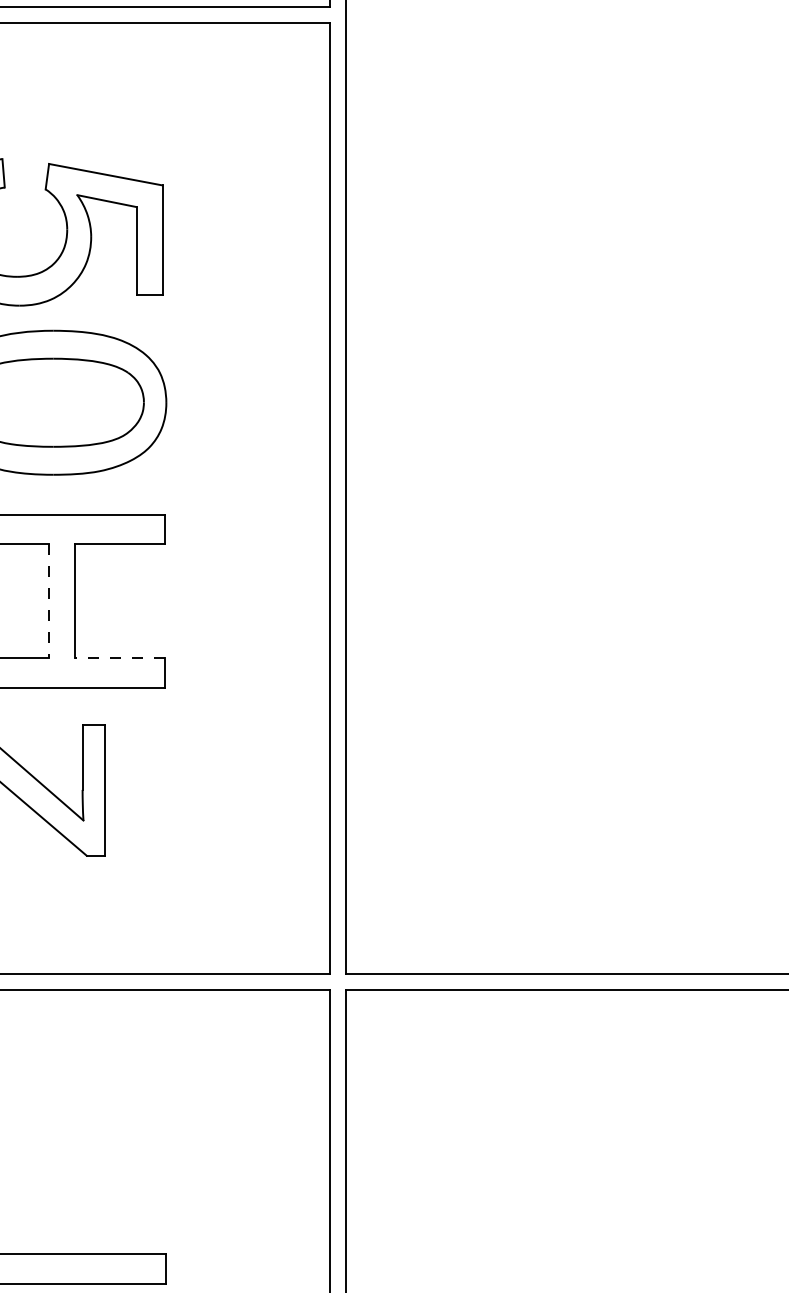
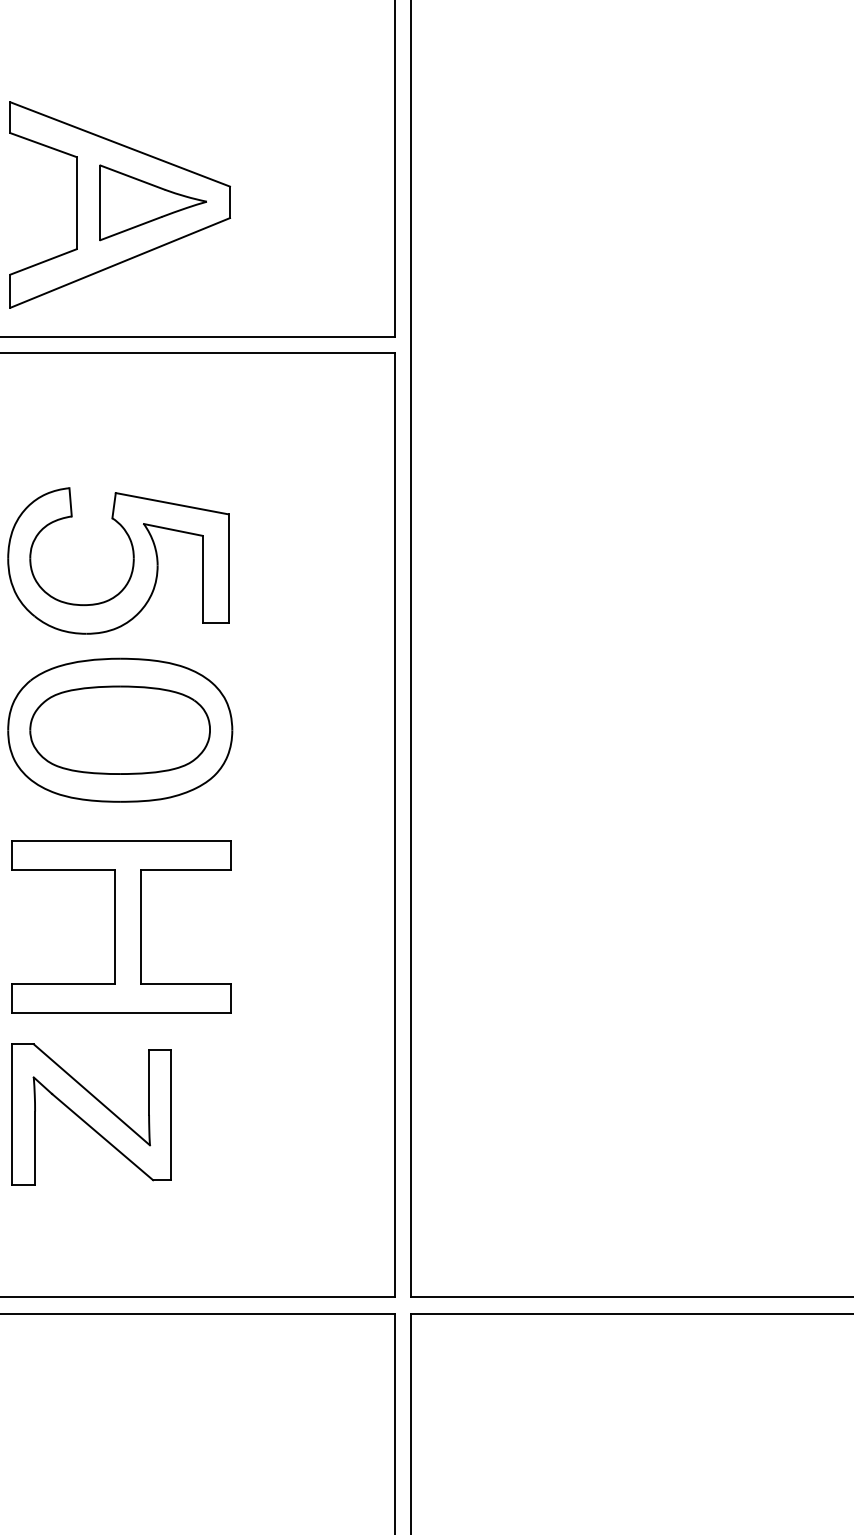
line: (48, 601) -> (115, 927), dashed -> solid
line: (119, 658) -> (185, 984), dashed -> solid

